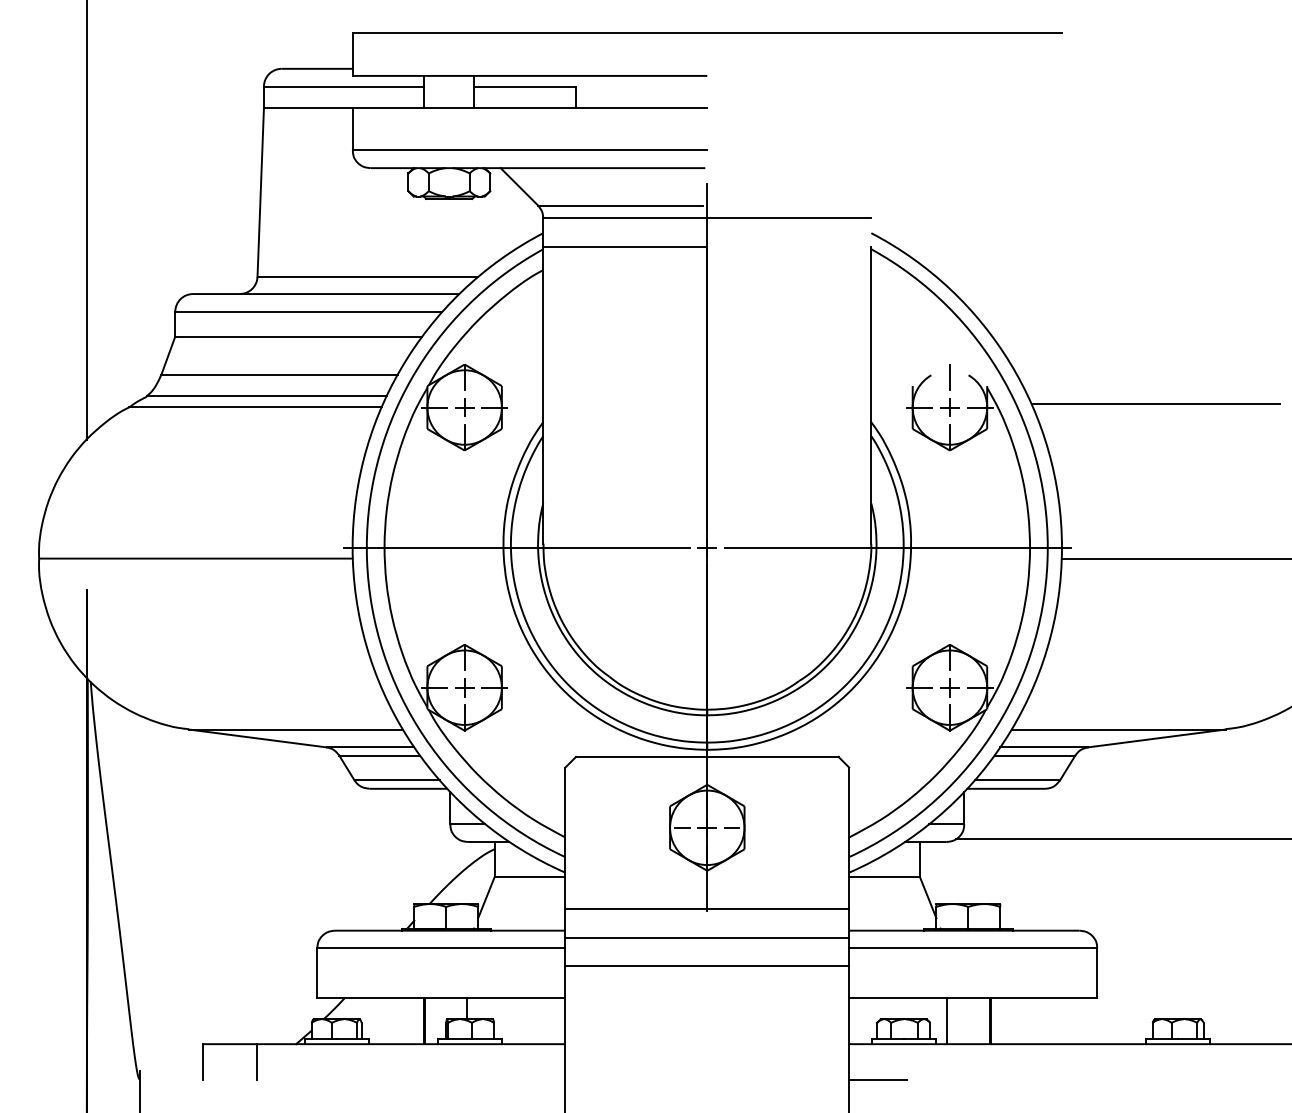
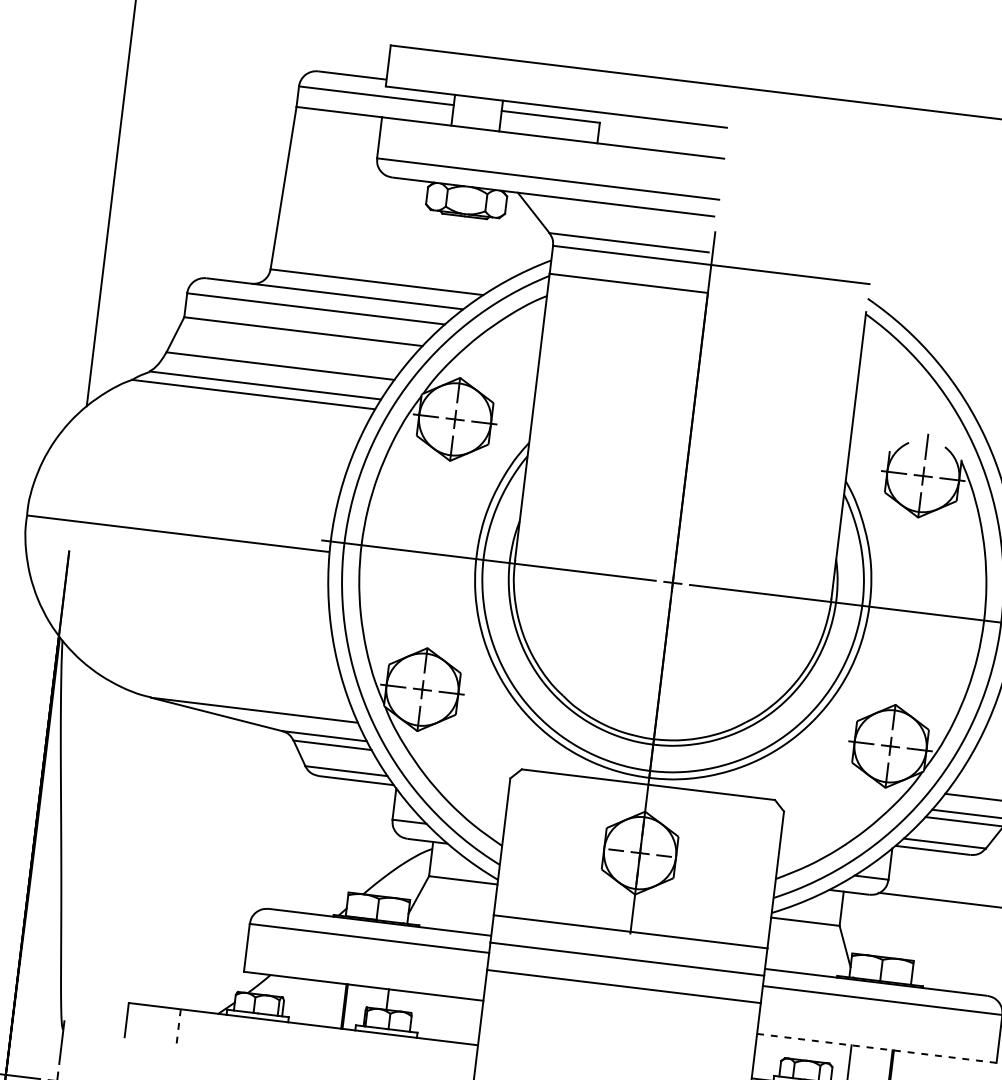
line: (972, 998) -> (876, 1048), solid -> dashed
line: (257, 1061) -> (179, 1026), solid -> dashed

